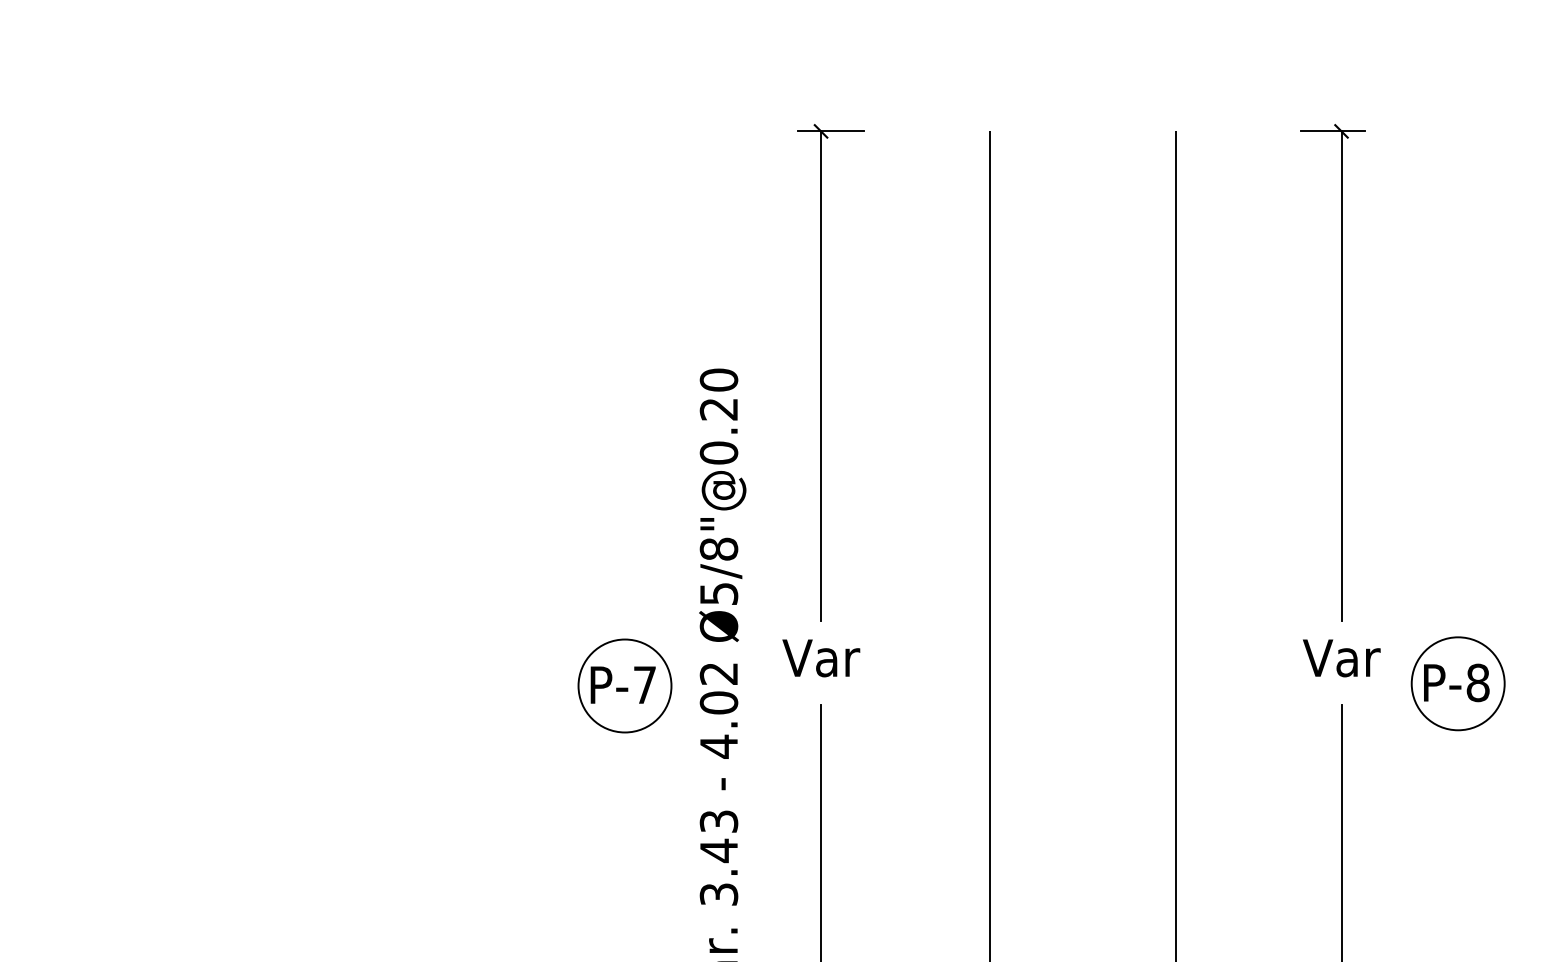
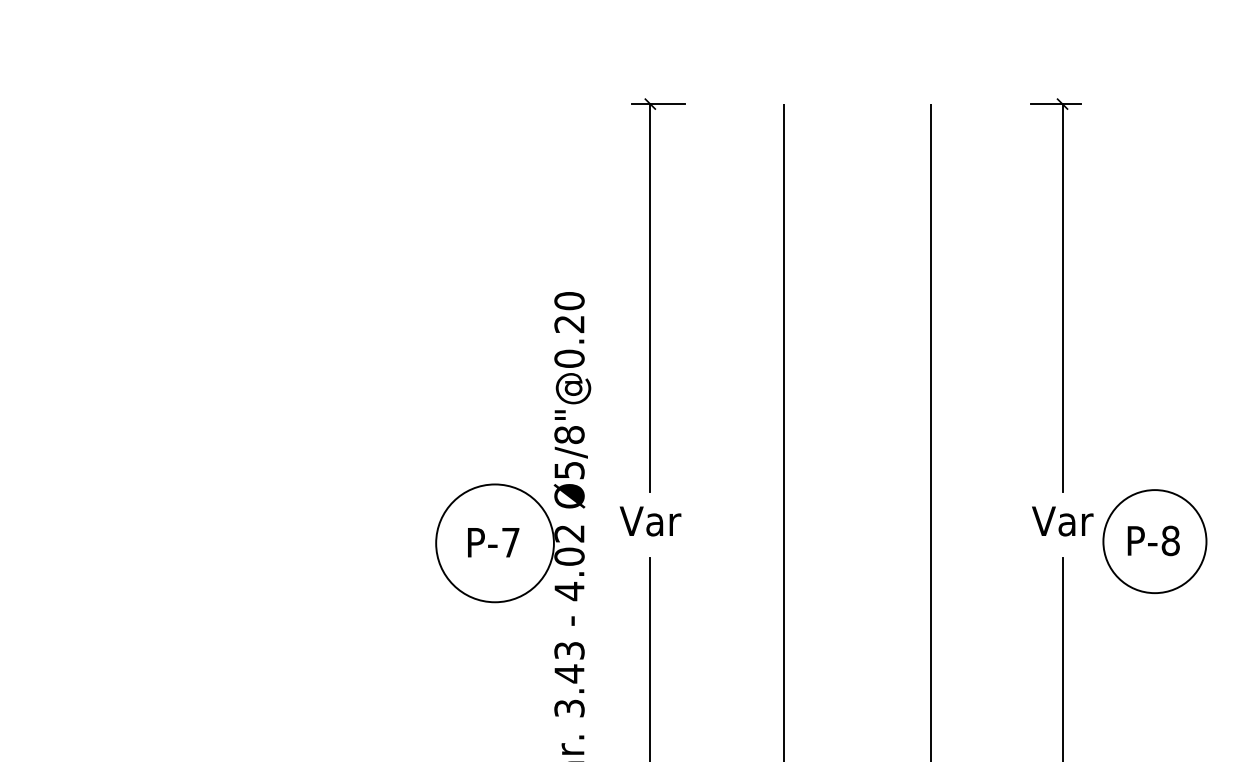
circle: (1457, 683) -> (1154, 541), size x1.4
circle: (624, 685) -> (494, 542), size x1.6

